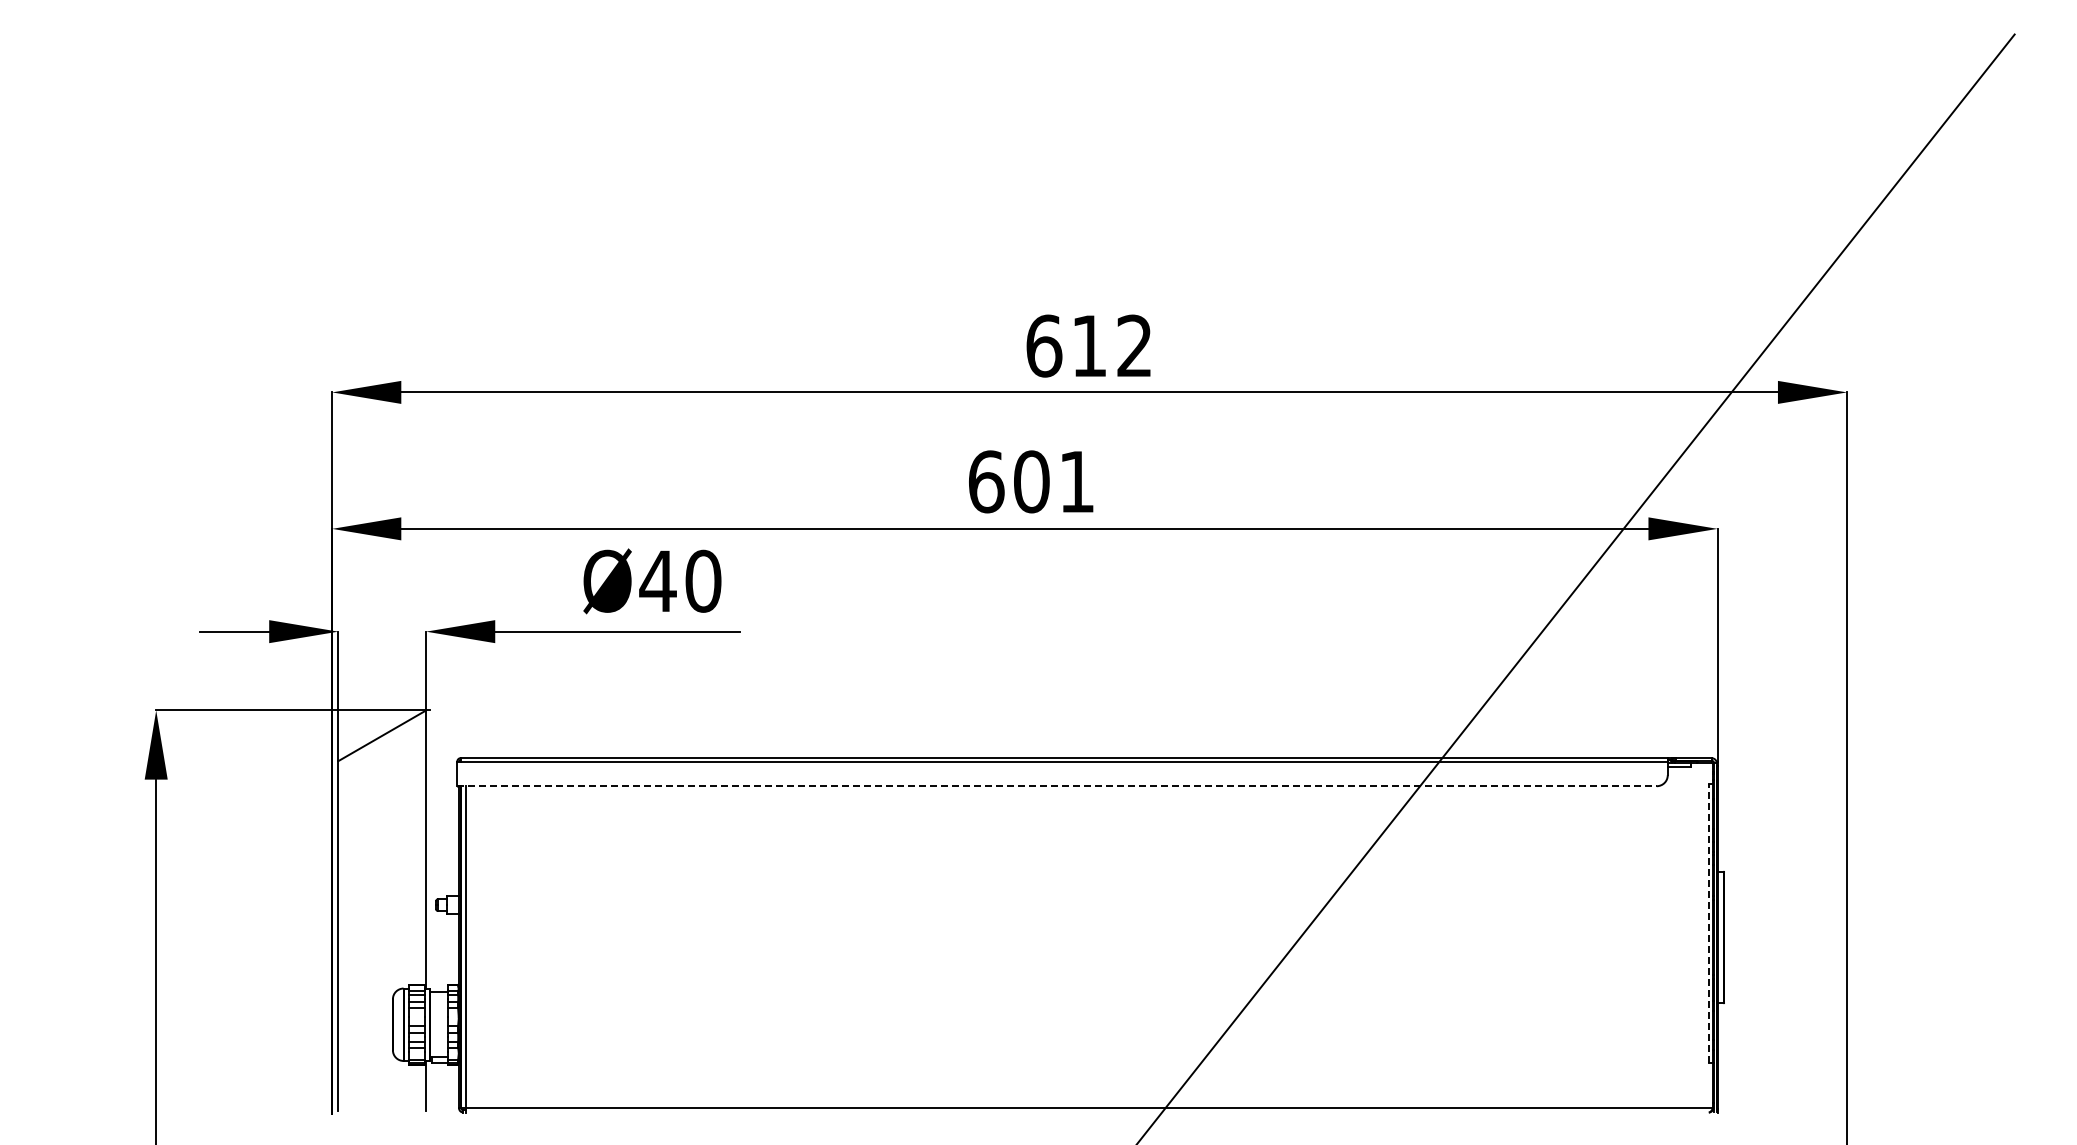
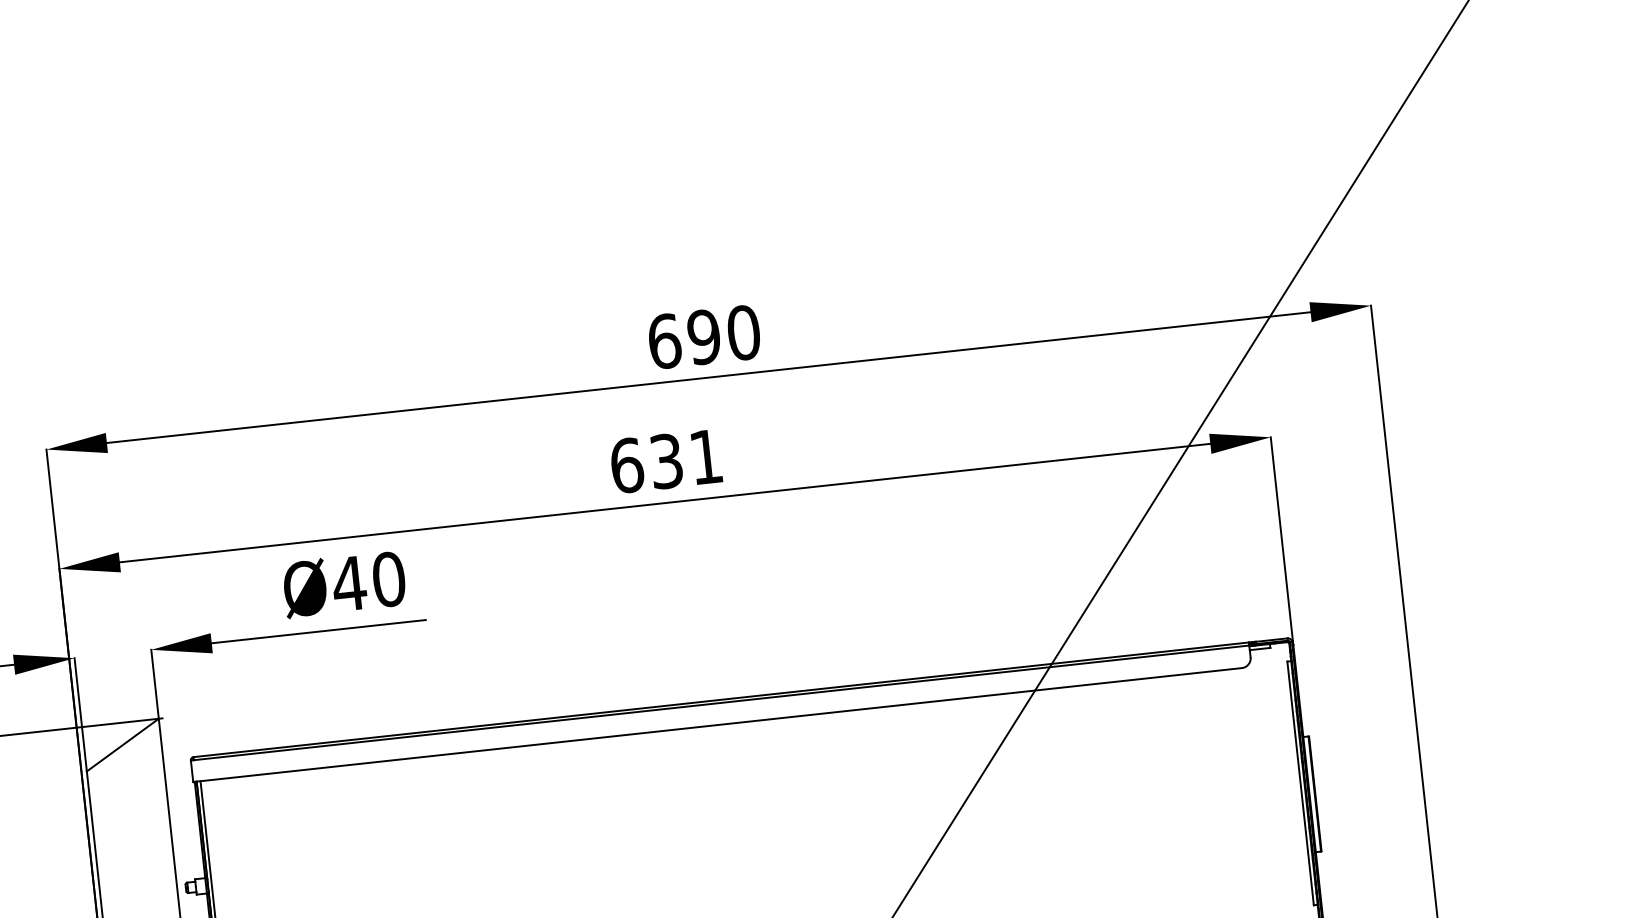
text: (1111, 345) -> (723, 334), 612 -> 690
text: (1031, 481) -> (666, 461), 601 -> 631
line: (1057, 786) -> (718, 725), dashed -> solid
line: (1708, 923) -> (1300, 783), dashed -> solid

